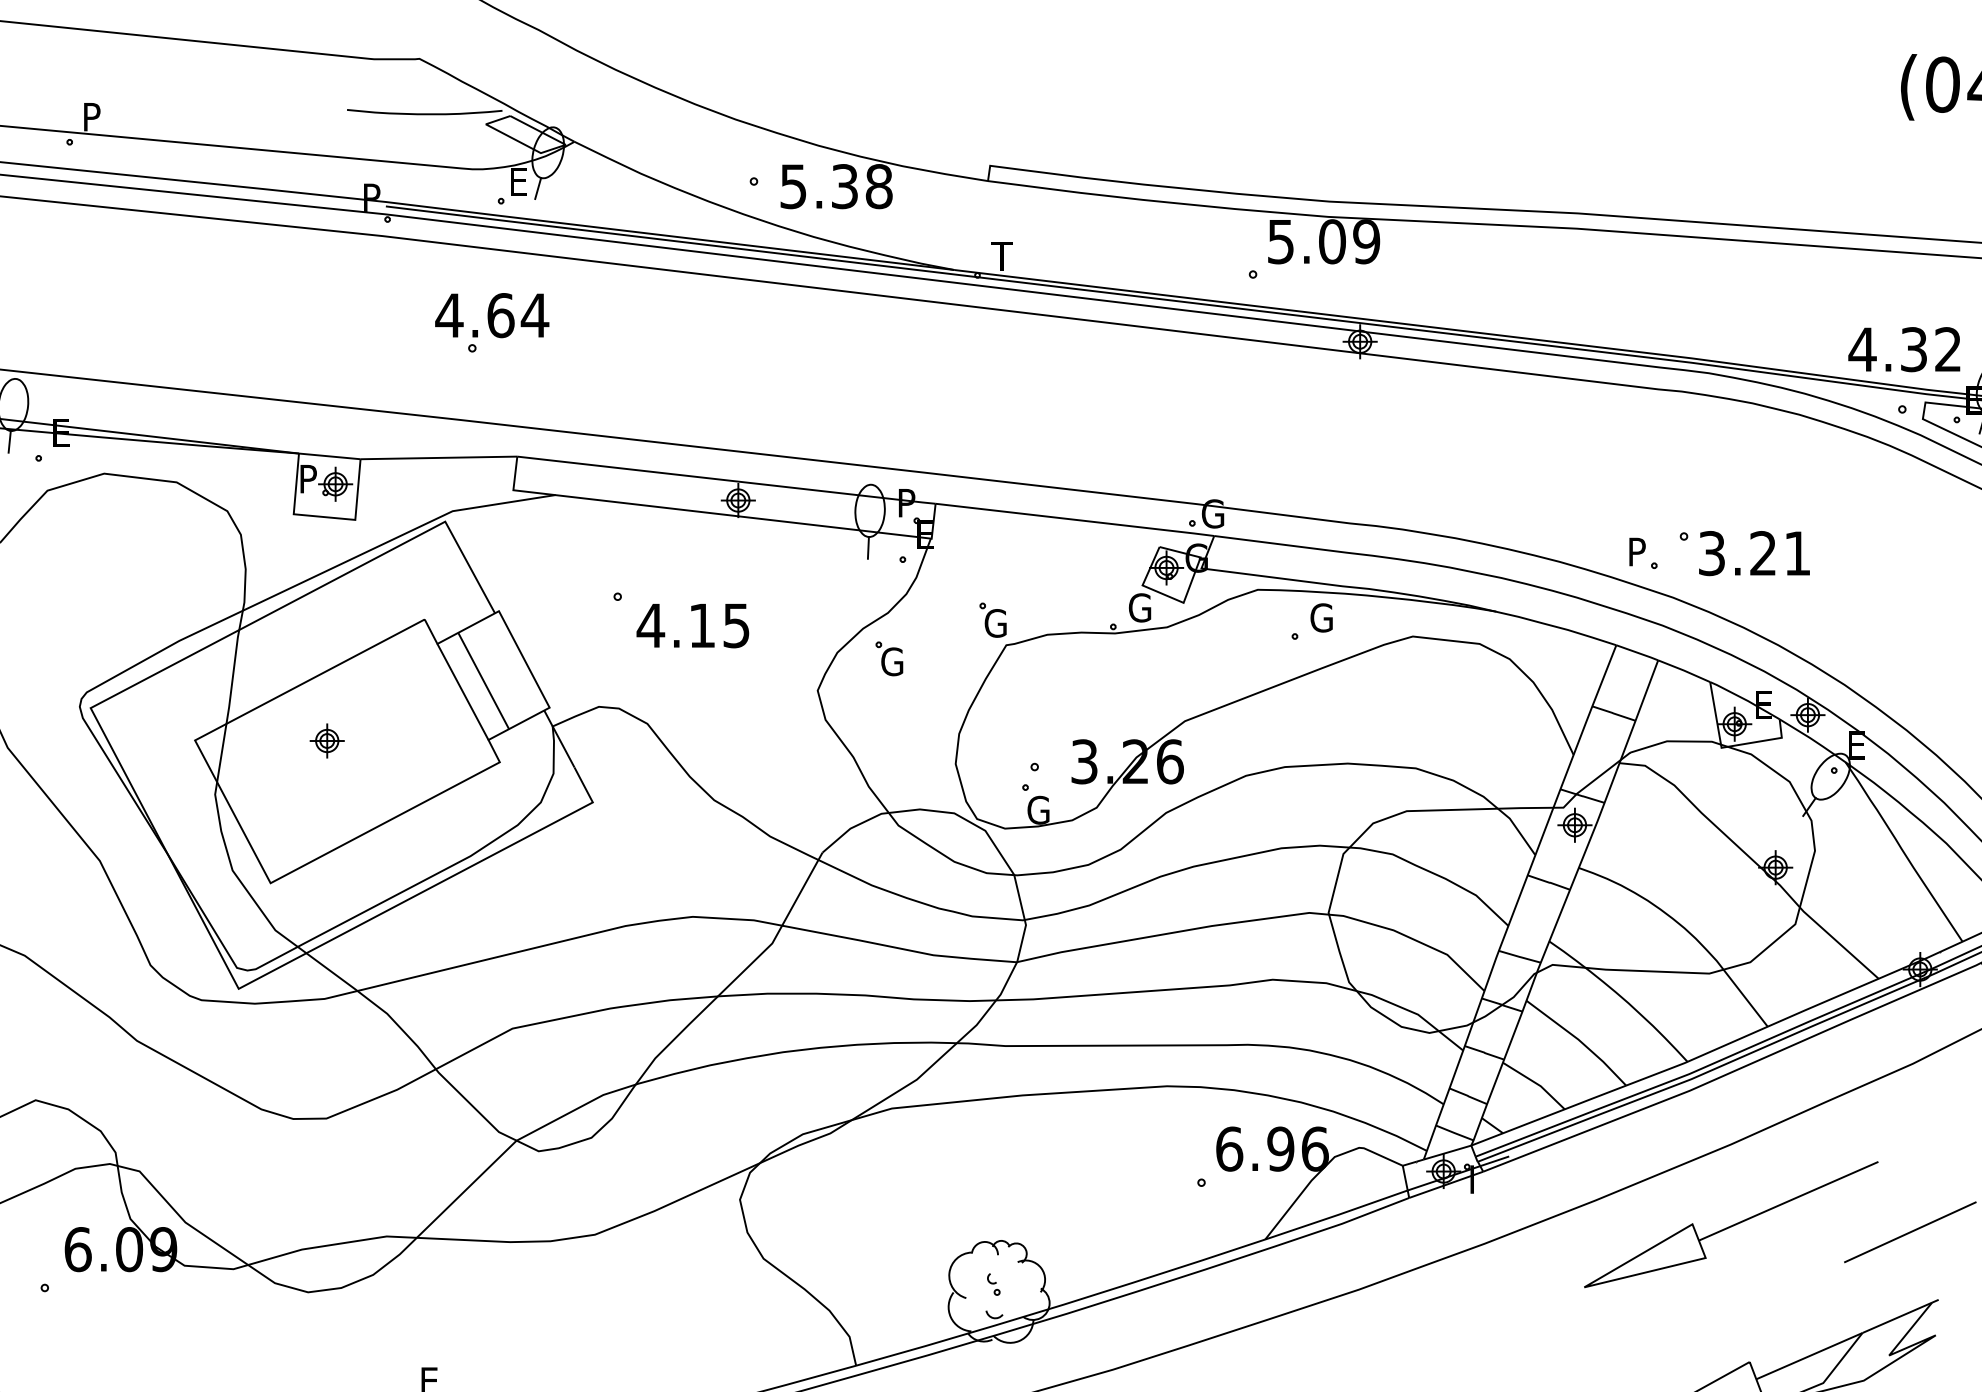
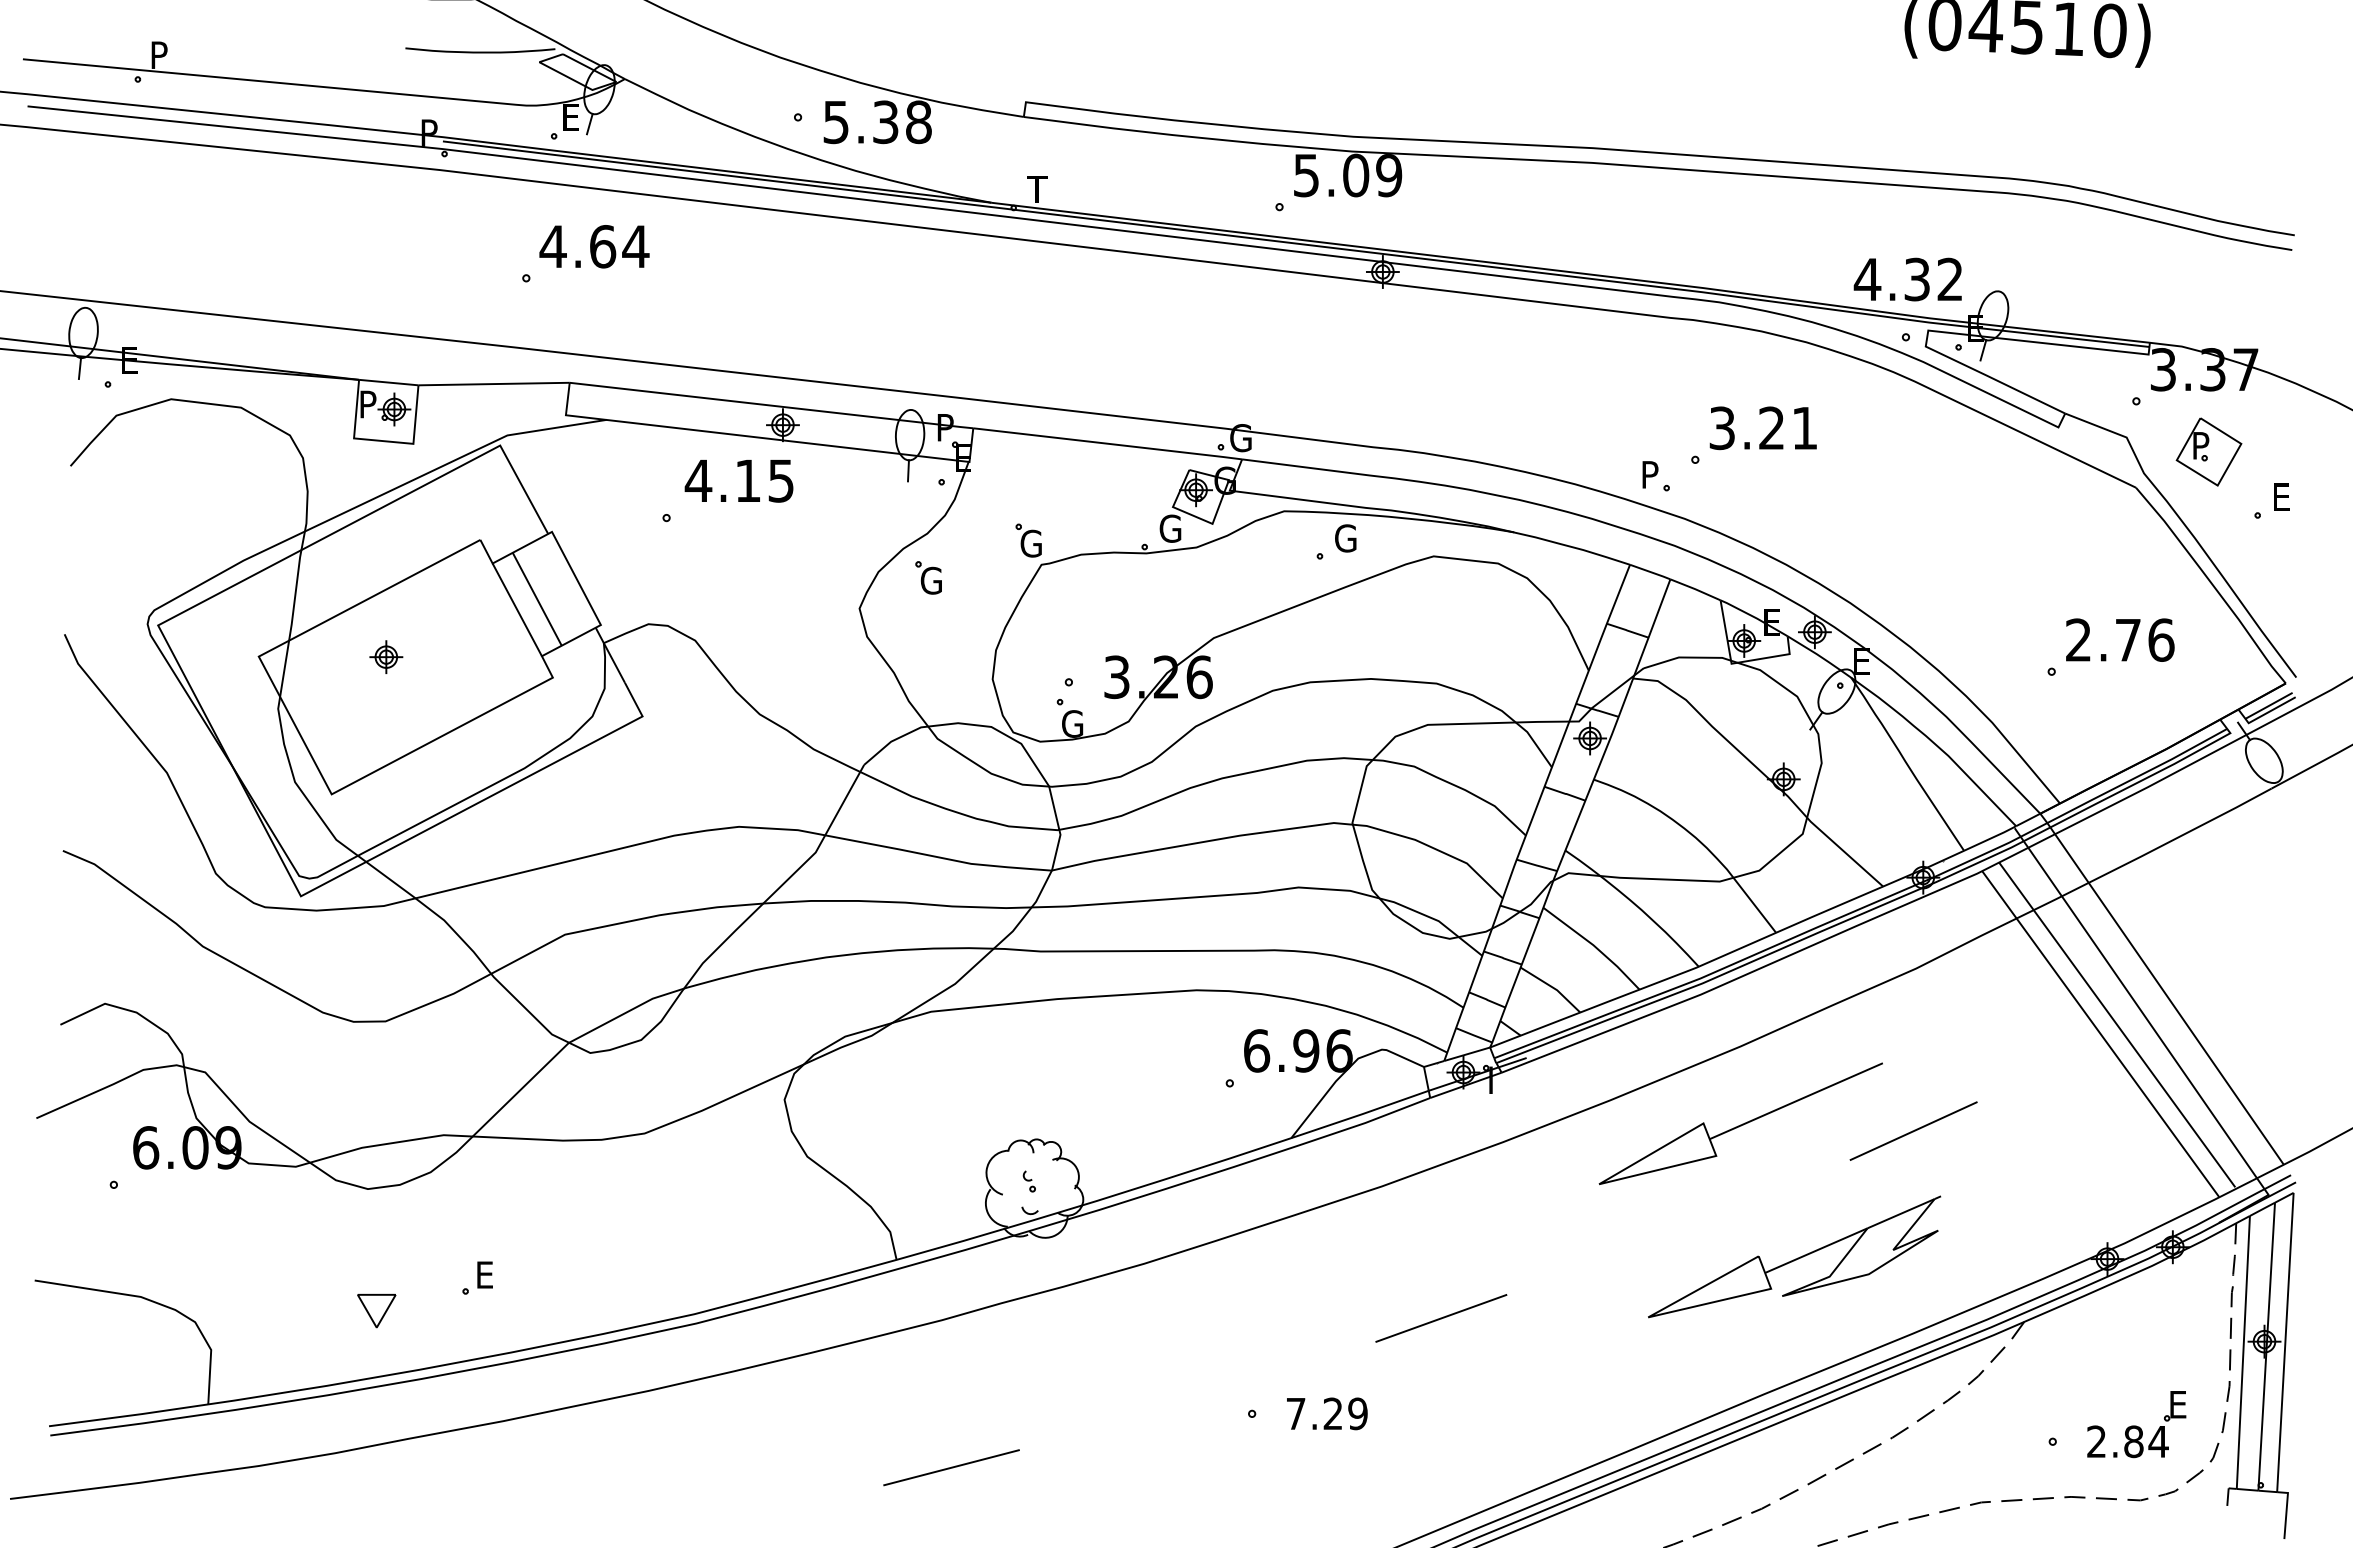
text: (492, 315) -> (594, 246), moved
text: (1753, 553) -> (1762, 428), moved
text: (692, 626) -> (738, 481), moved

